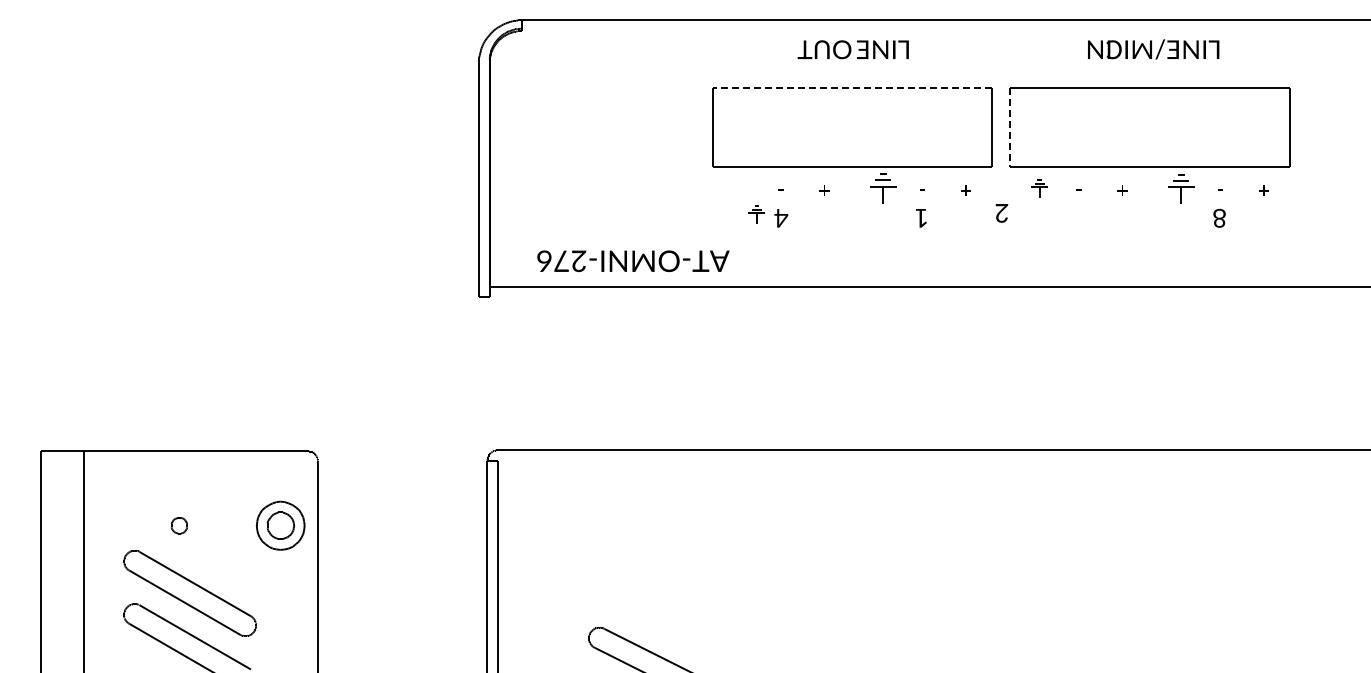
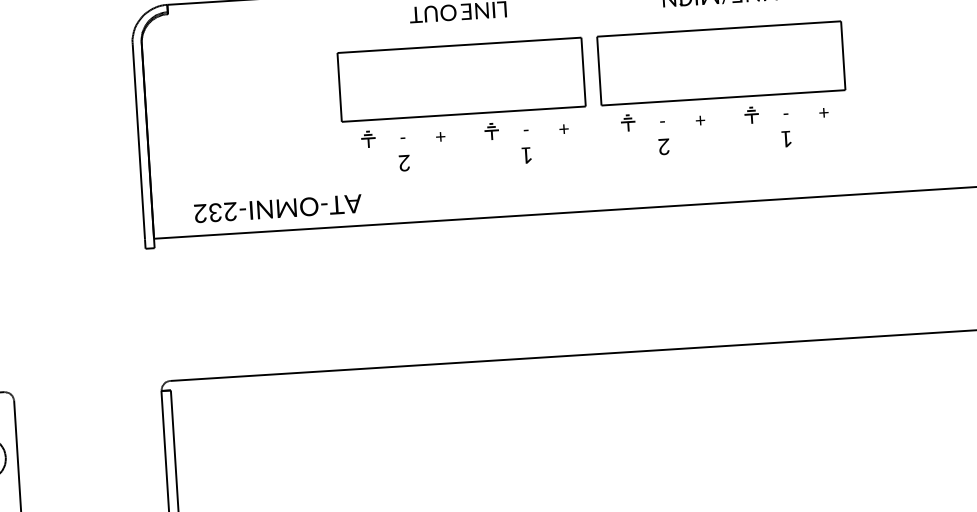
line: (852, 87) -> (459, 45), dashed -> solid
line: (1010, 127) -> (599, 71), dashed -> solid
part: (882, 188) -> (491, 131), size x0.62
part: (1180, 188) -> (751, 115), size x0.62
text: (1001, 213) -> (663, 147), moved
part: (756, 214) -> (368, 139), moved
text: (1219, 217) -> (786, 138), 8 -> 1
text: (781, 218) -> (404, 163), 4 -> 2
text: (552, 261) -> (207, 213), AT-OMNI-276 -> AT-OMNI-232

